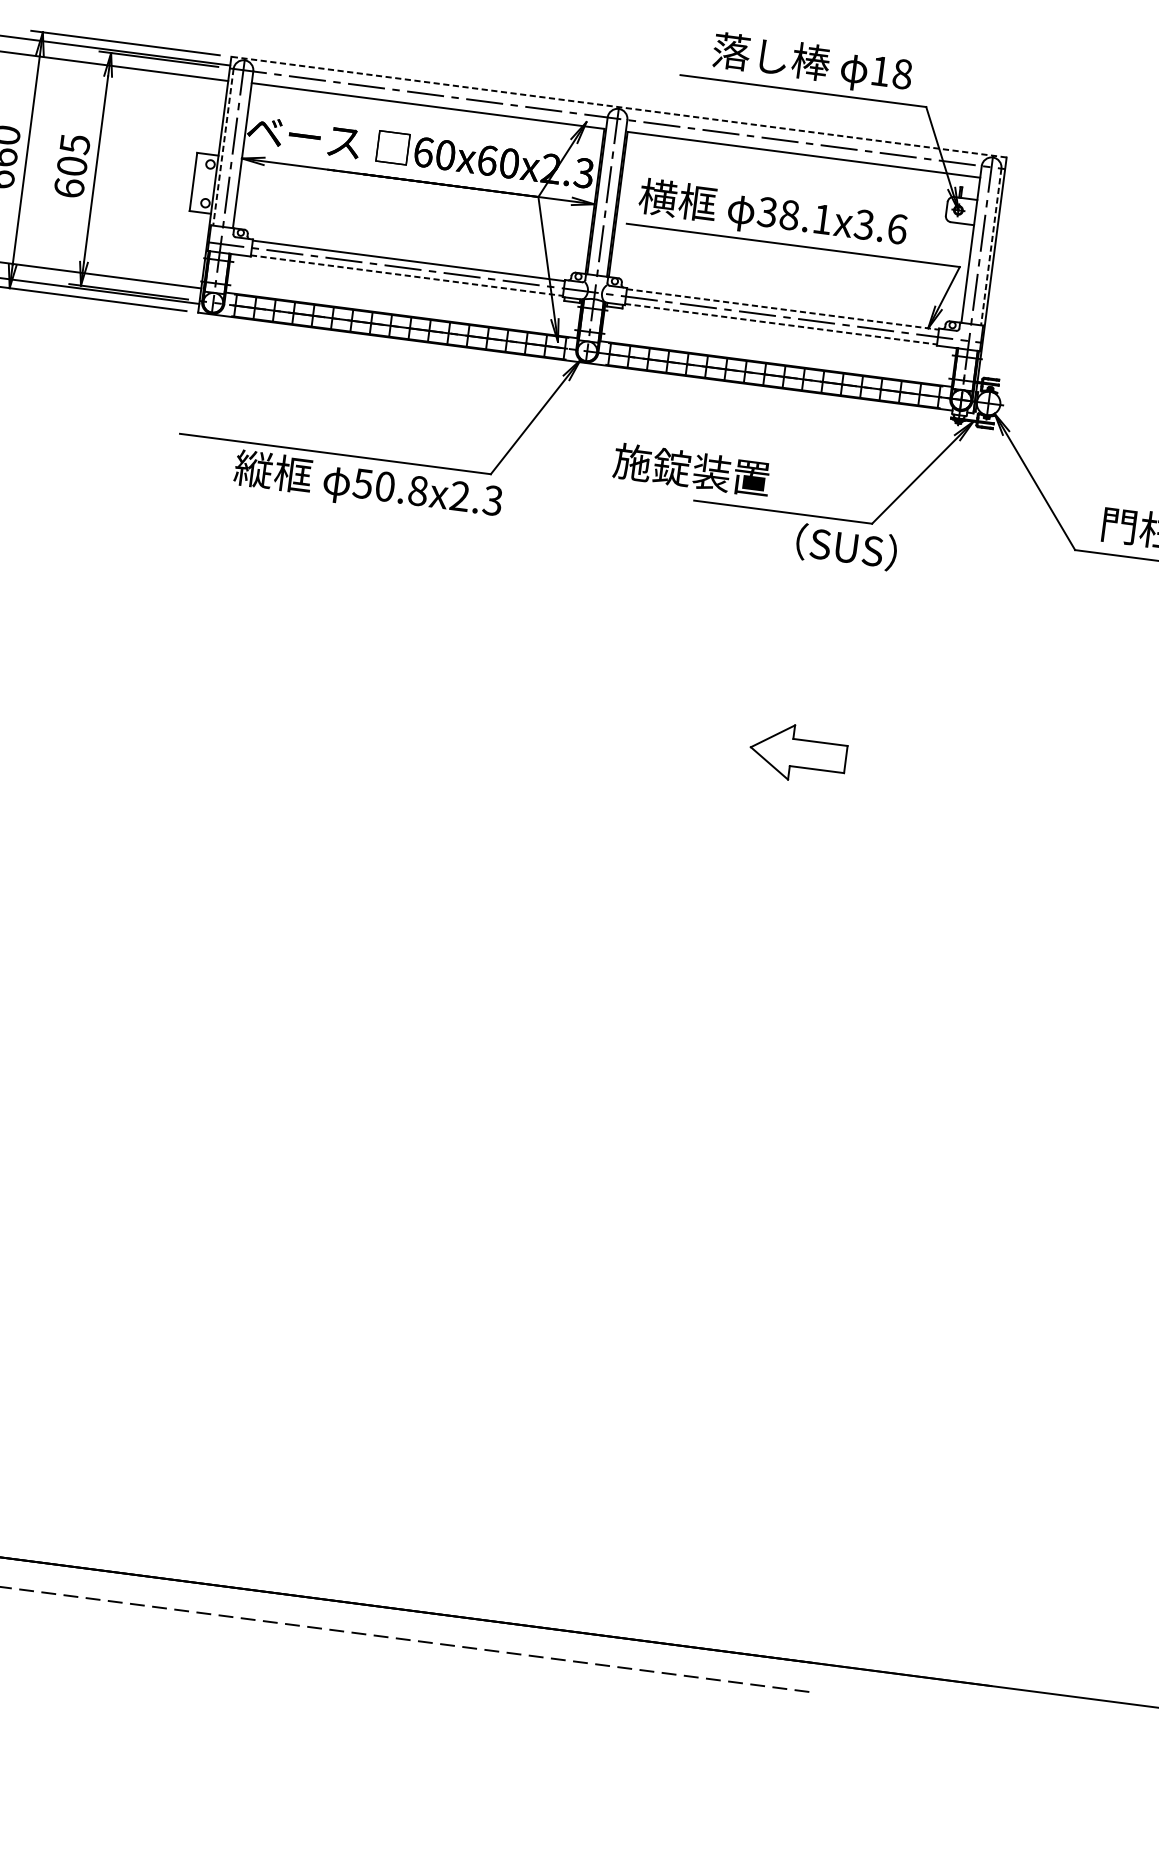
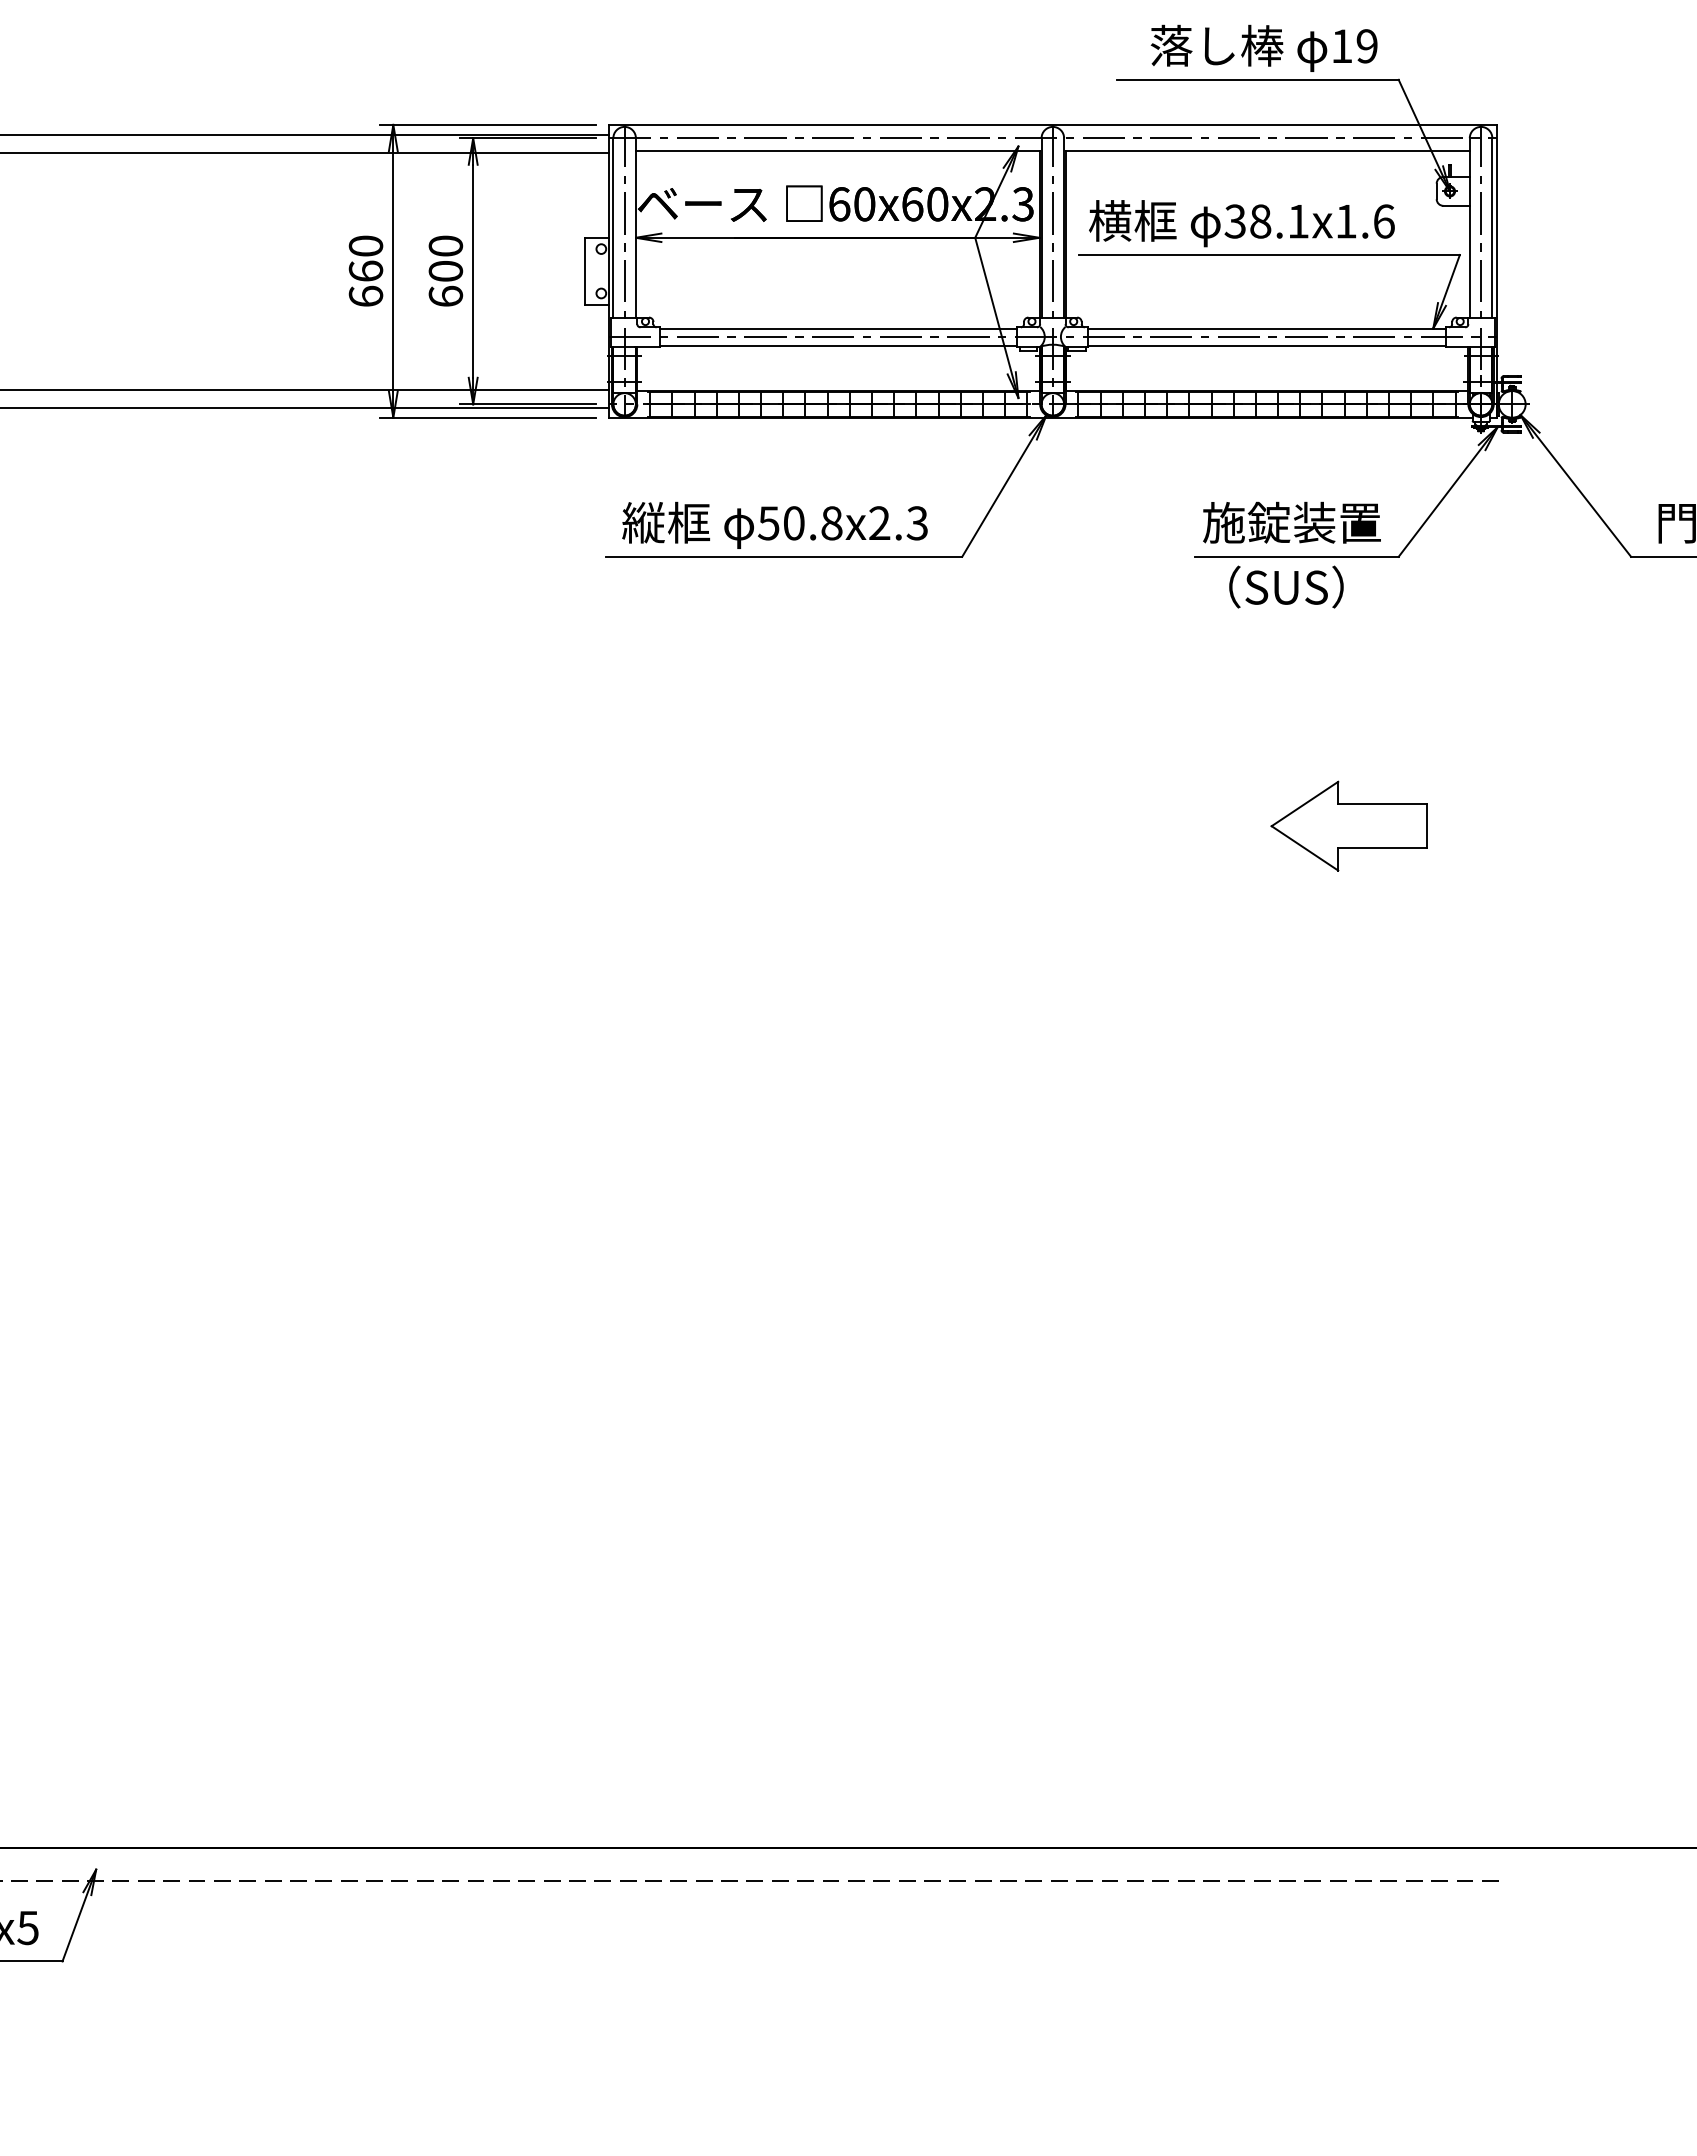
text: (901, 74) -> (1366, 46), 18 -> 19
line: (618, 106) -> (1052, 124), dashed -> solid
text: (74, 144) -> (445, 246), 605 -> 600
line: (223, 146) -> (613, 227), dashed -> solid
text: (863, 224) -> (1345, 221), 38.1x3.6 -> 38.1x1.6
line: (991, 246) -> (1492, 227), dashed -> solid
line: (406, 275) -> (838, 345), dashed -> solid
line: (782, 309) -> (1266, 328), dashed -> solid
line: (780, 324) -> (1266, 345), dashed -> solid
text: (691, 469) -> (1291, 522), moved
text: (367, 485) -> (774, 524), moved
text: (846, 546) -> (1286, 586), moved
part: (797, 752) -> (1348, 825), size x1.43

